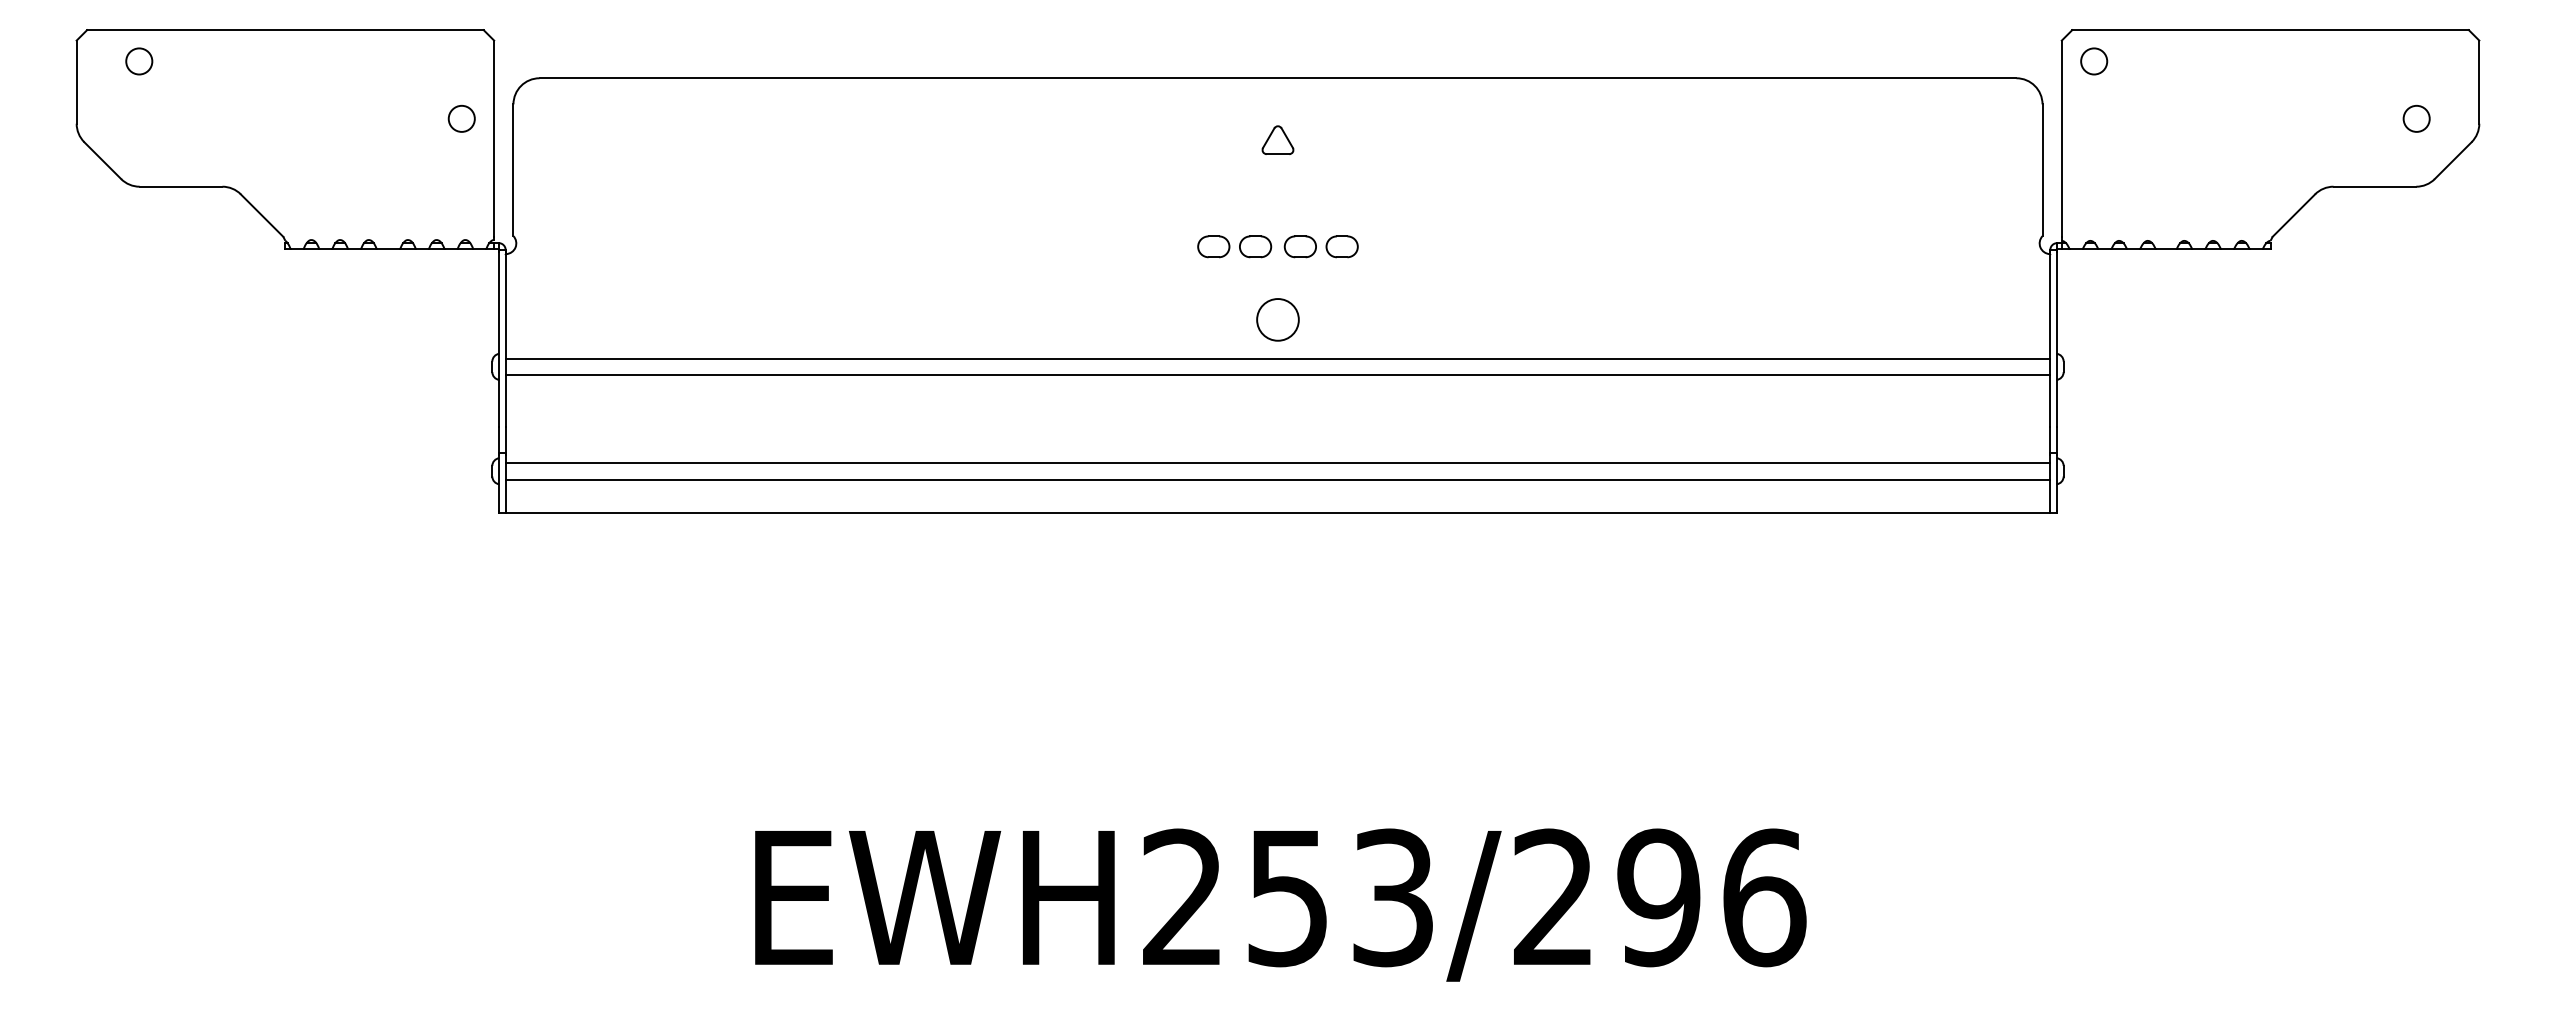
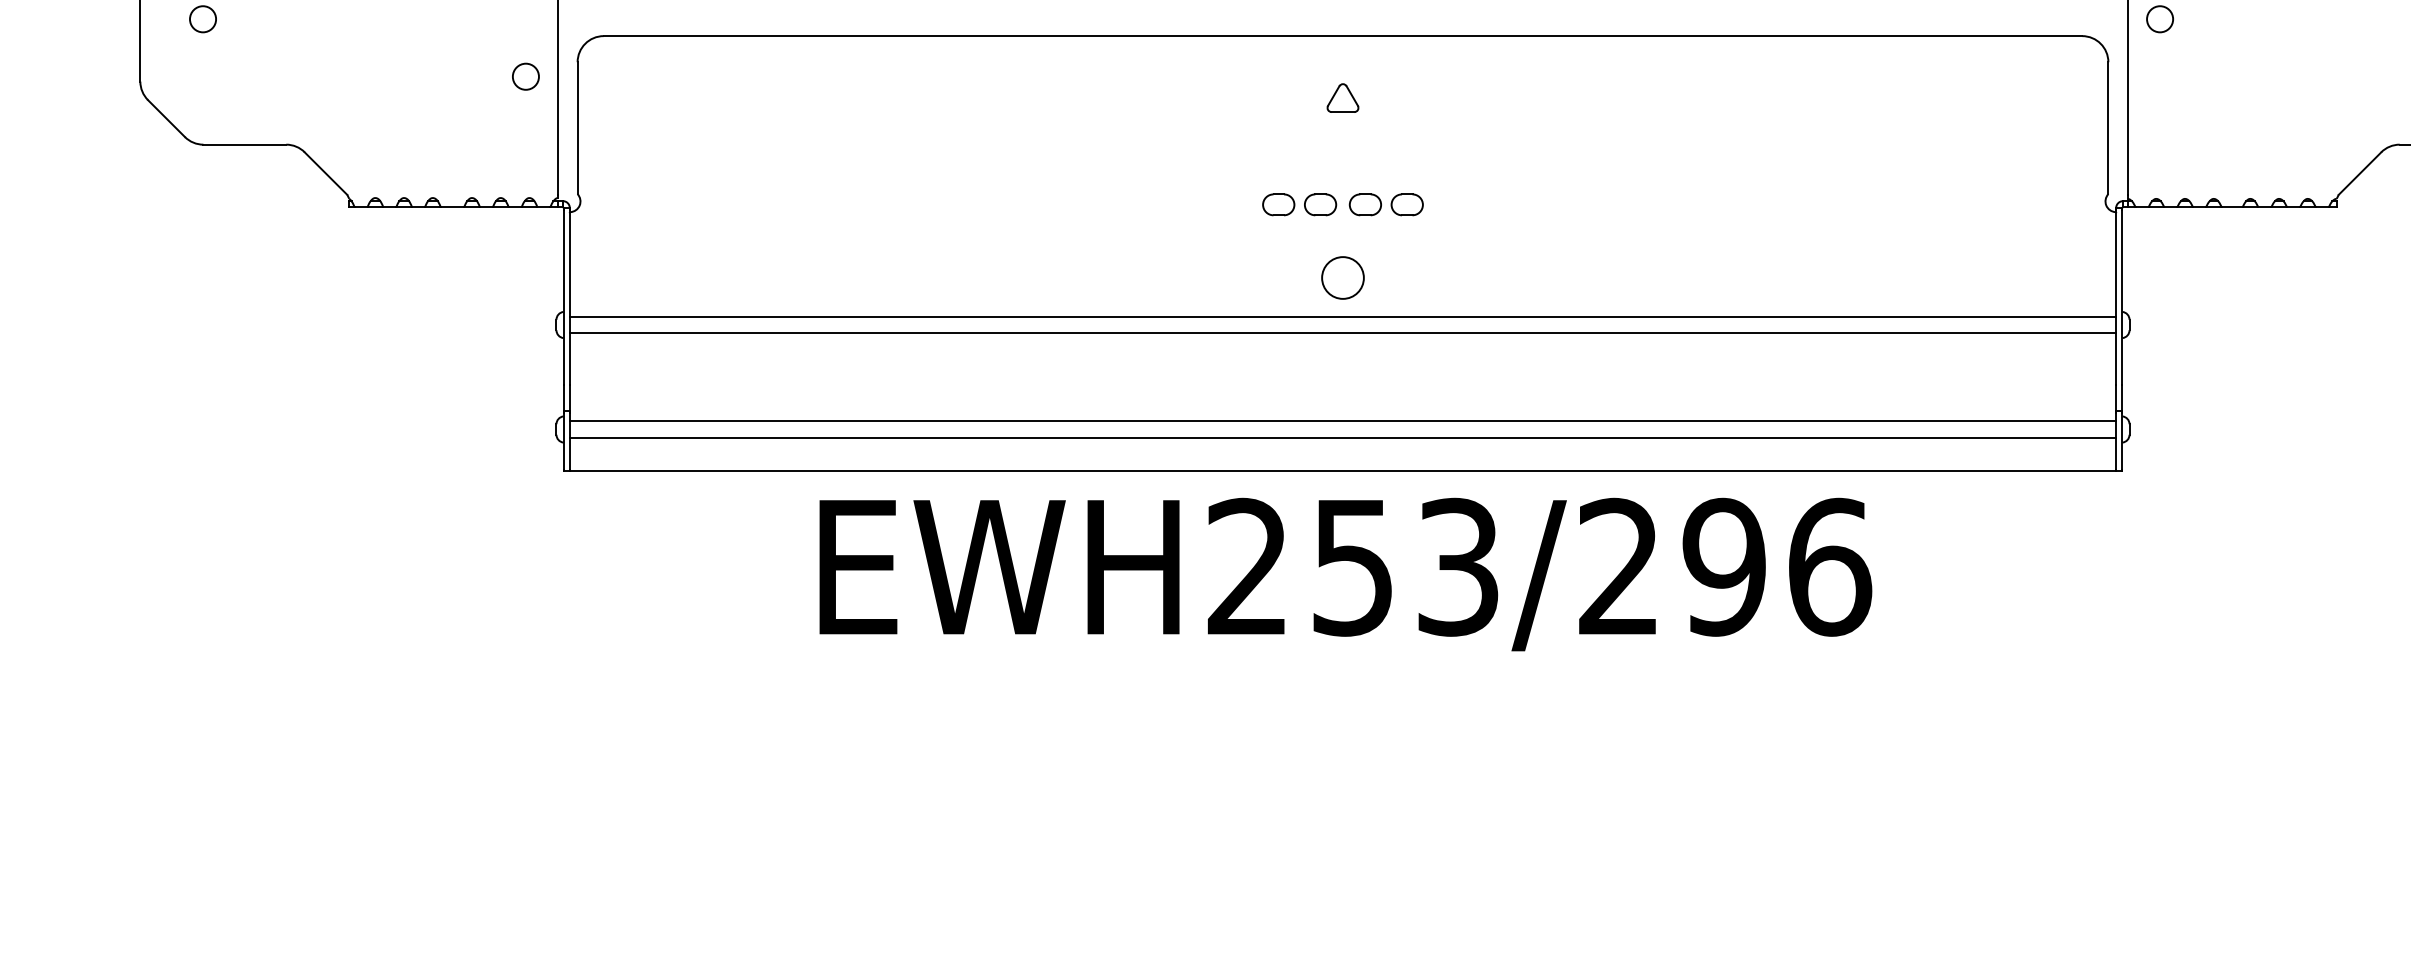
text: (1280, 904) -> (1345, 573), moved

